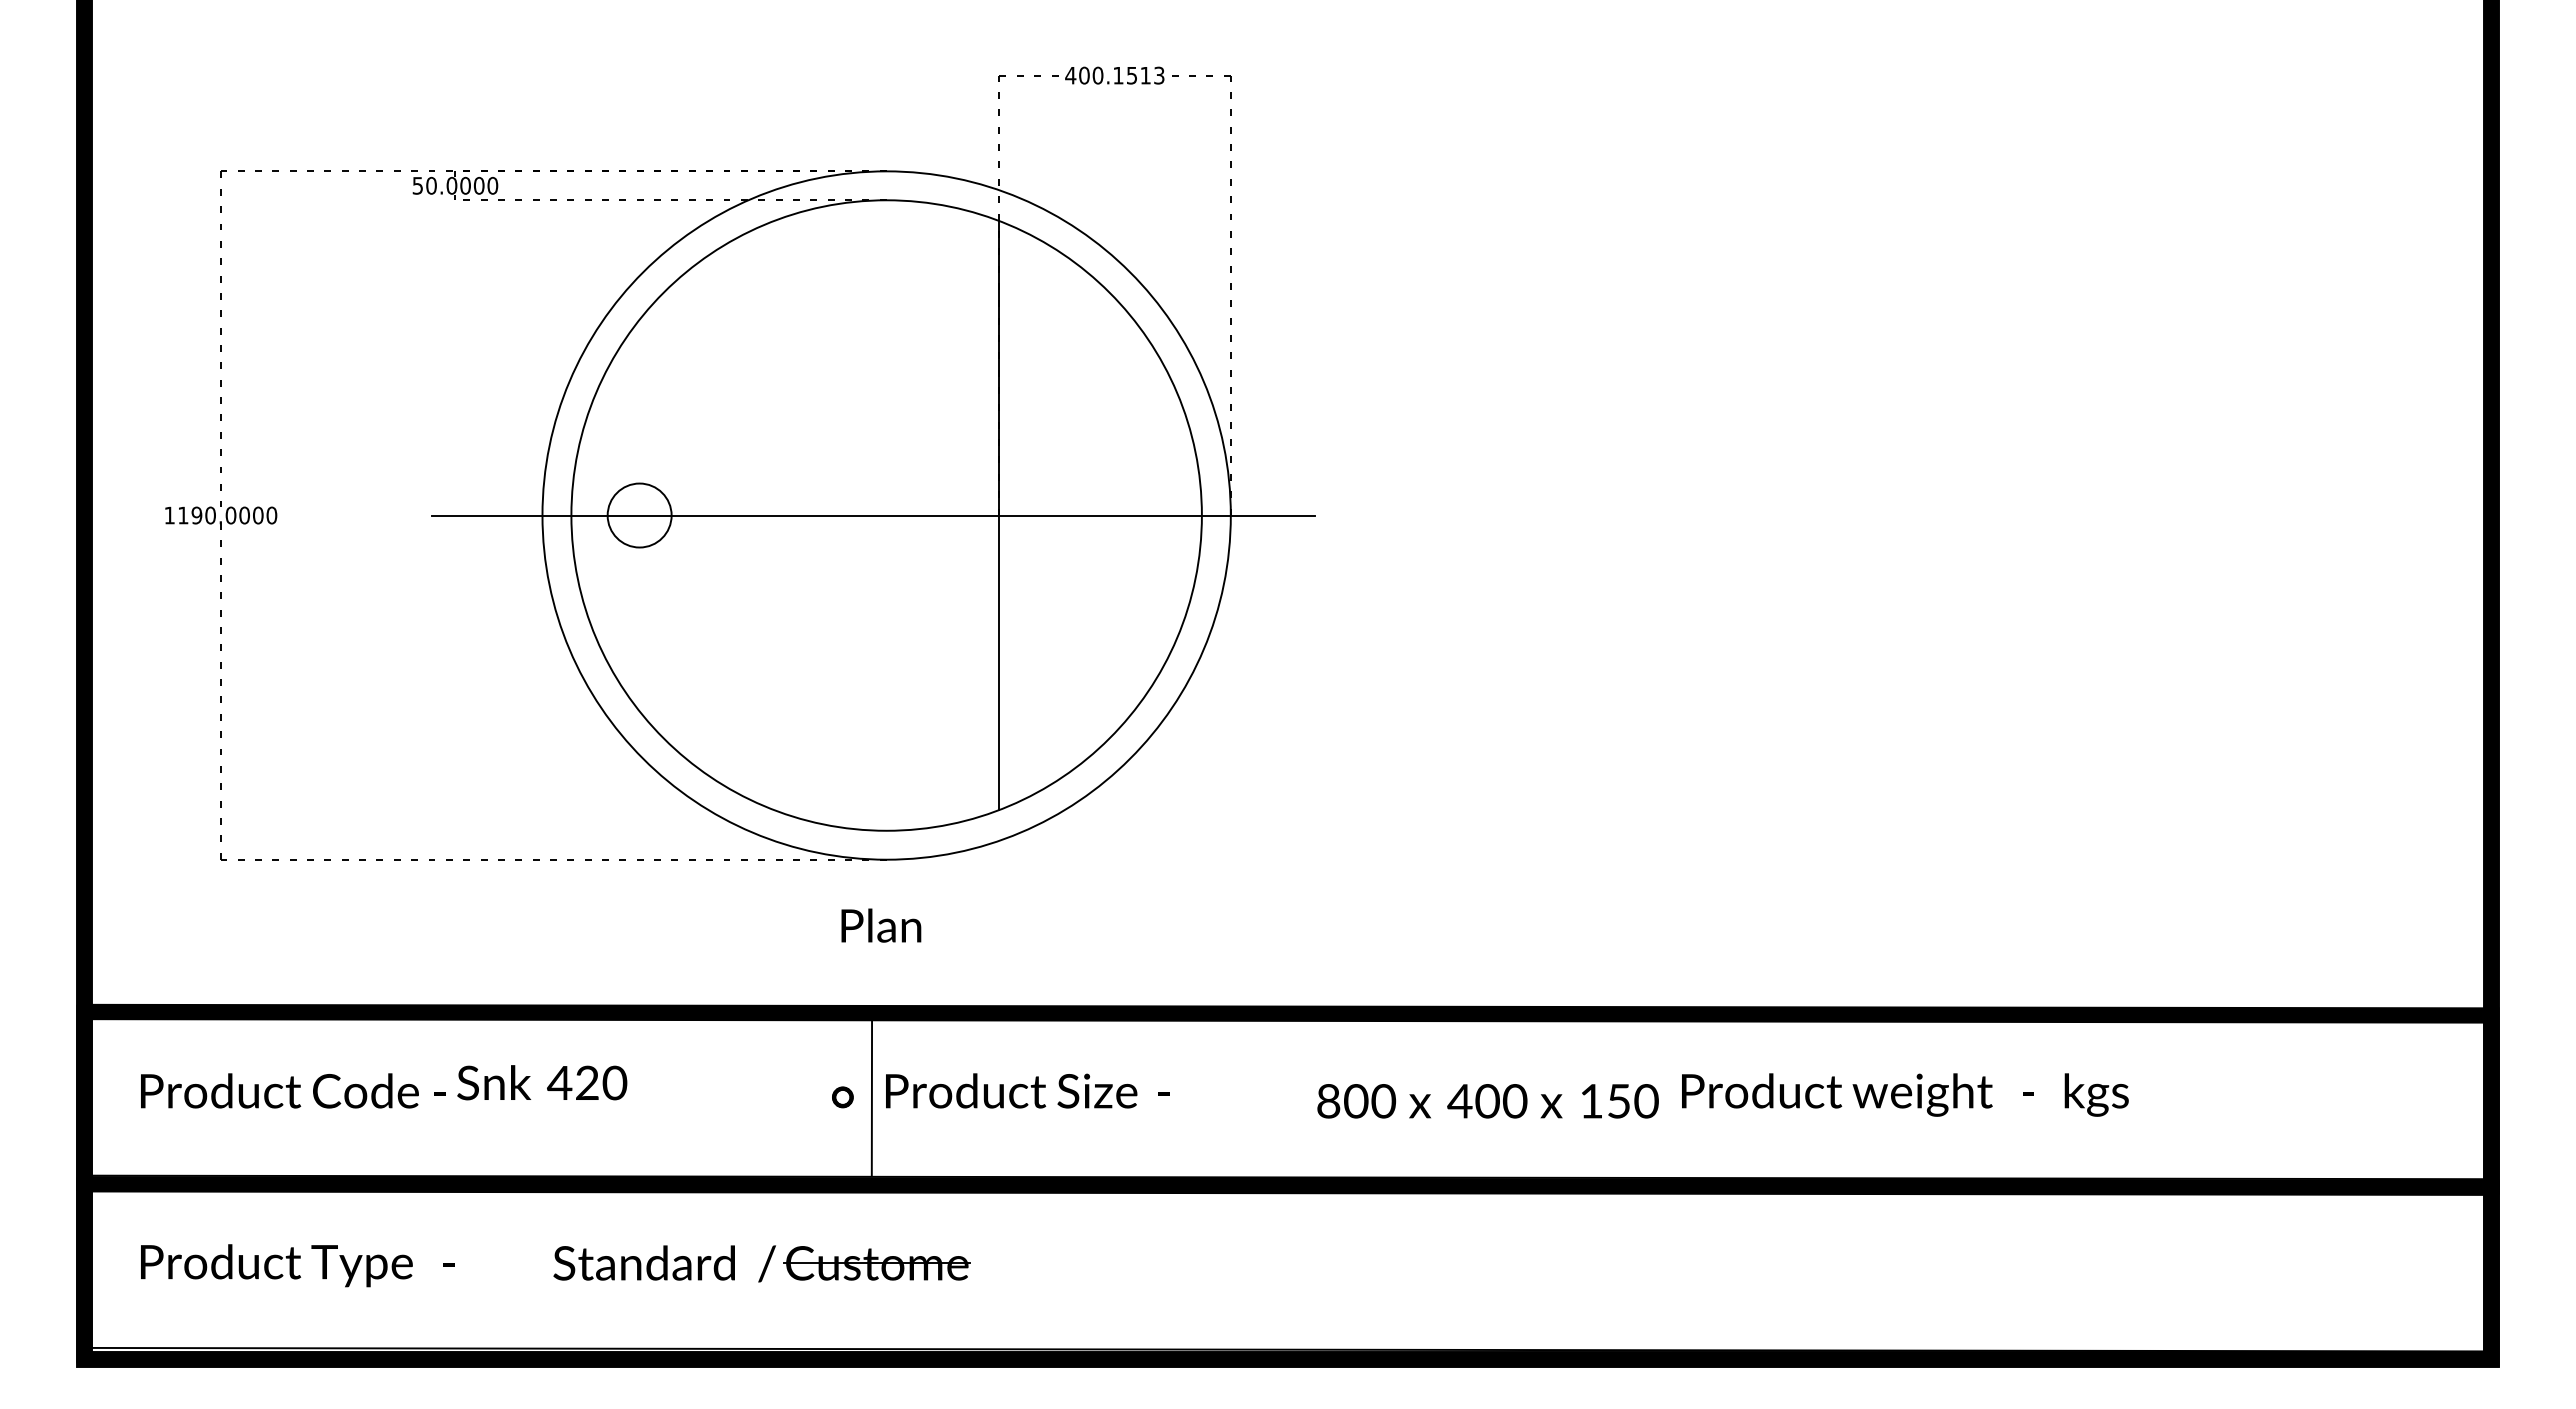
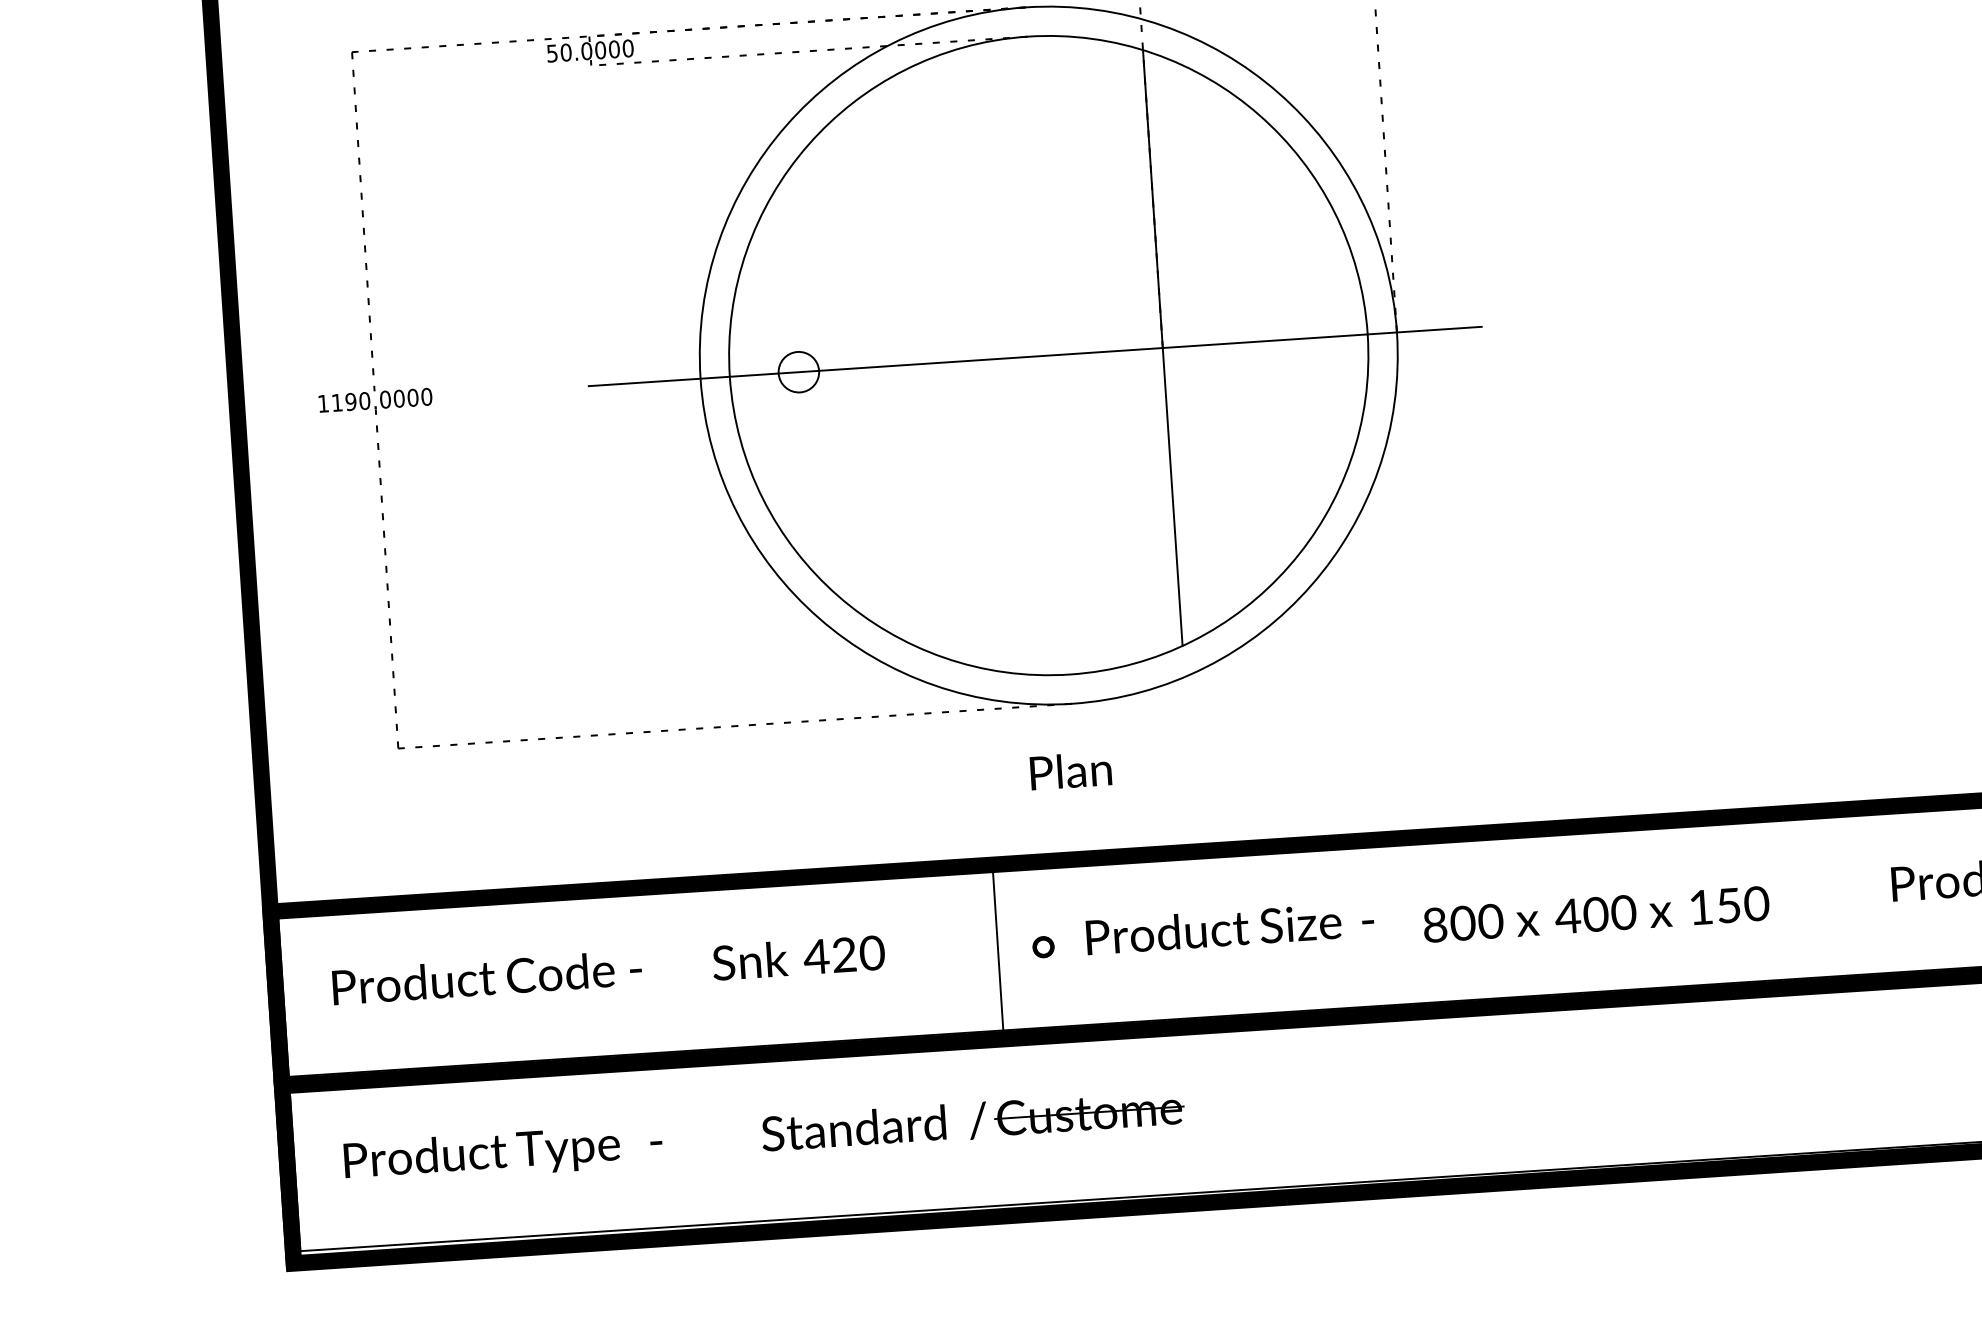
circle: (639, 515) -> (798, 372), size x0.62
text: (542, 1082) -> (798, 957), moved
line: (871, 1097) -> (997, 950), moved
text: (1487, 1101) -> (1595, 914), moved

